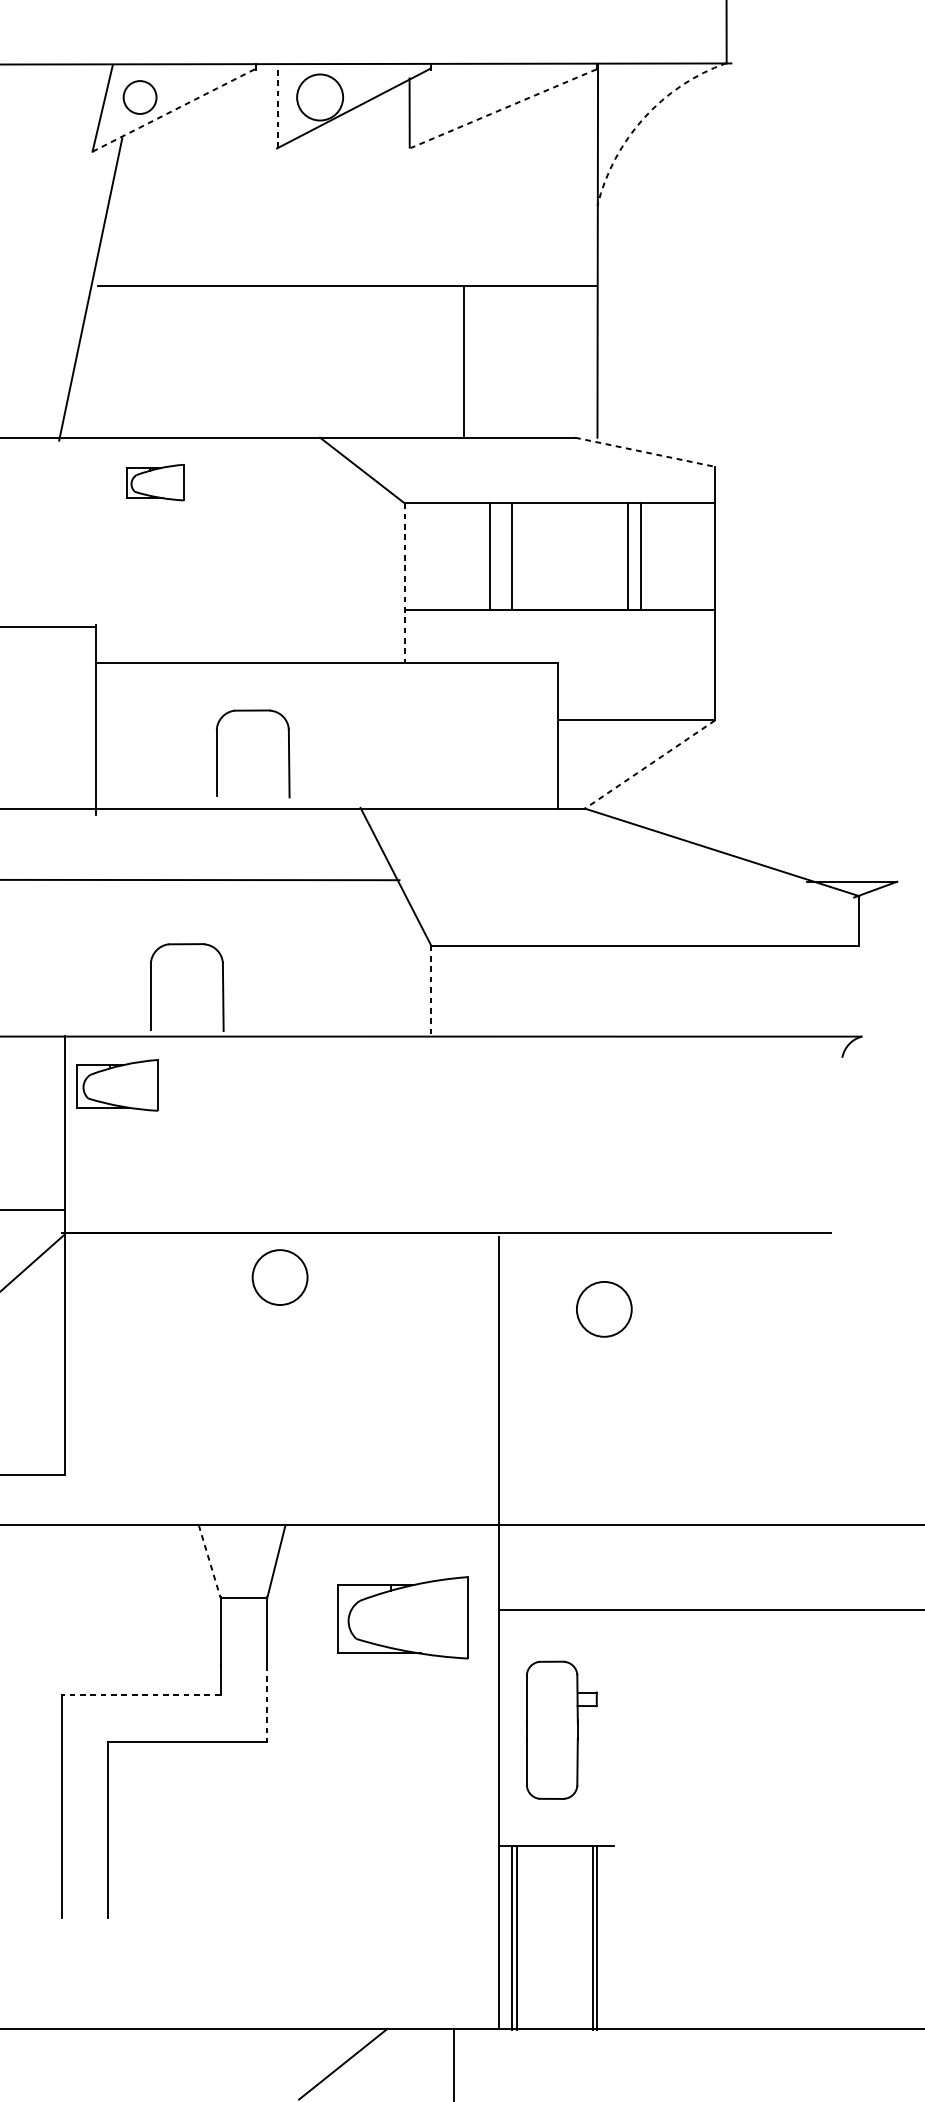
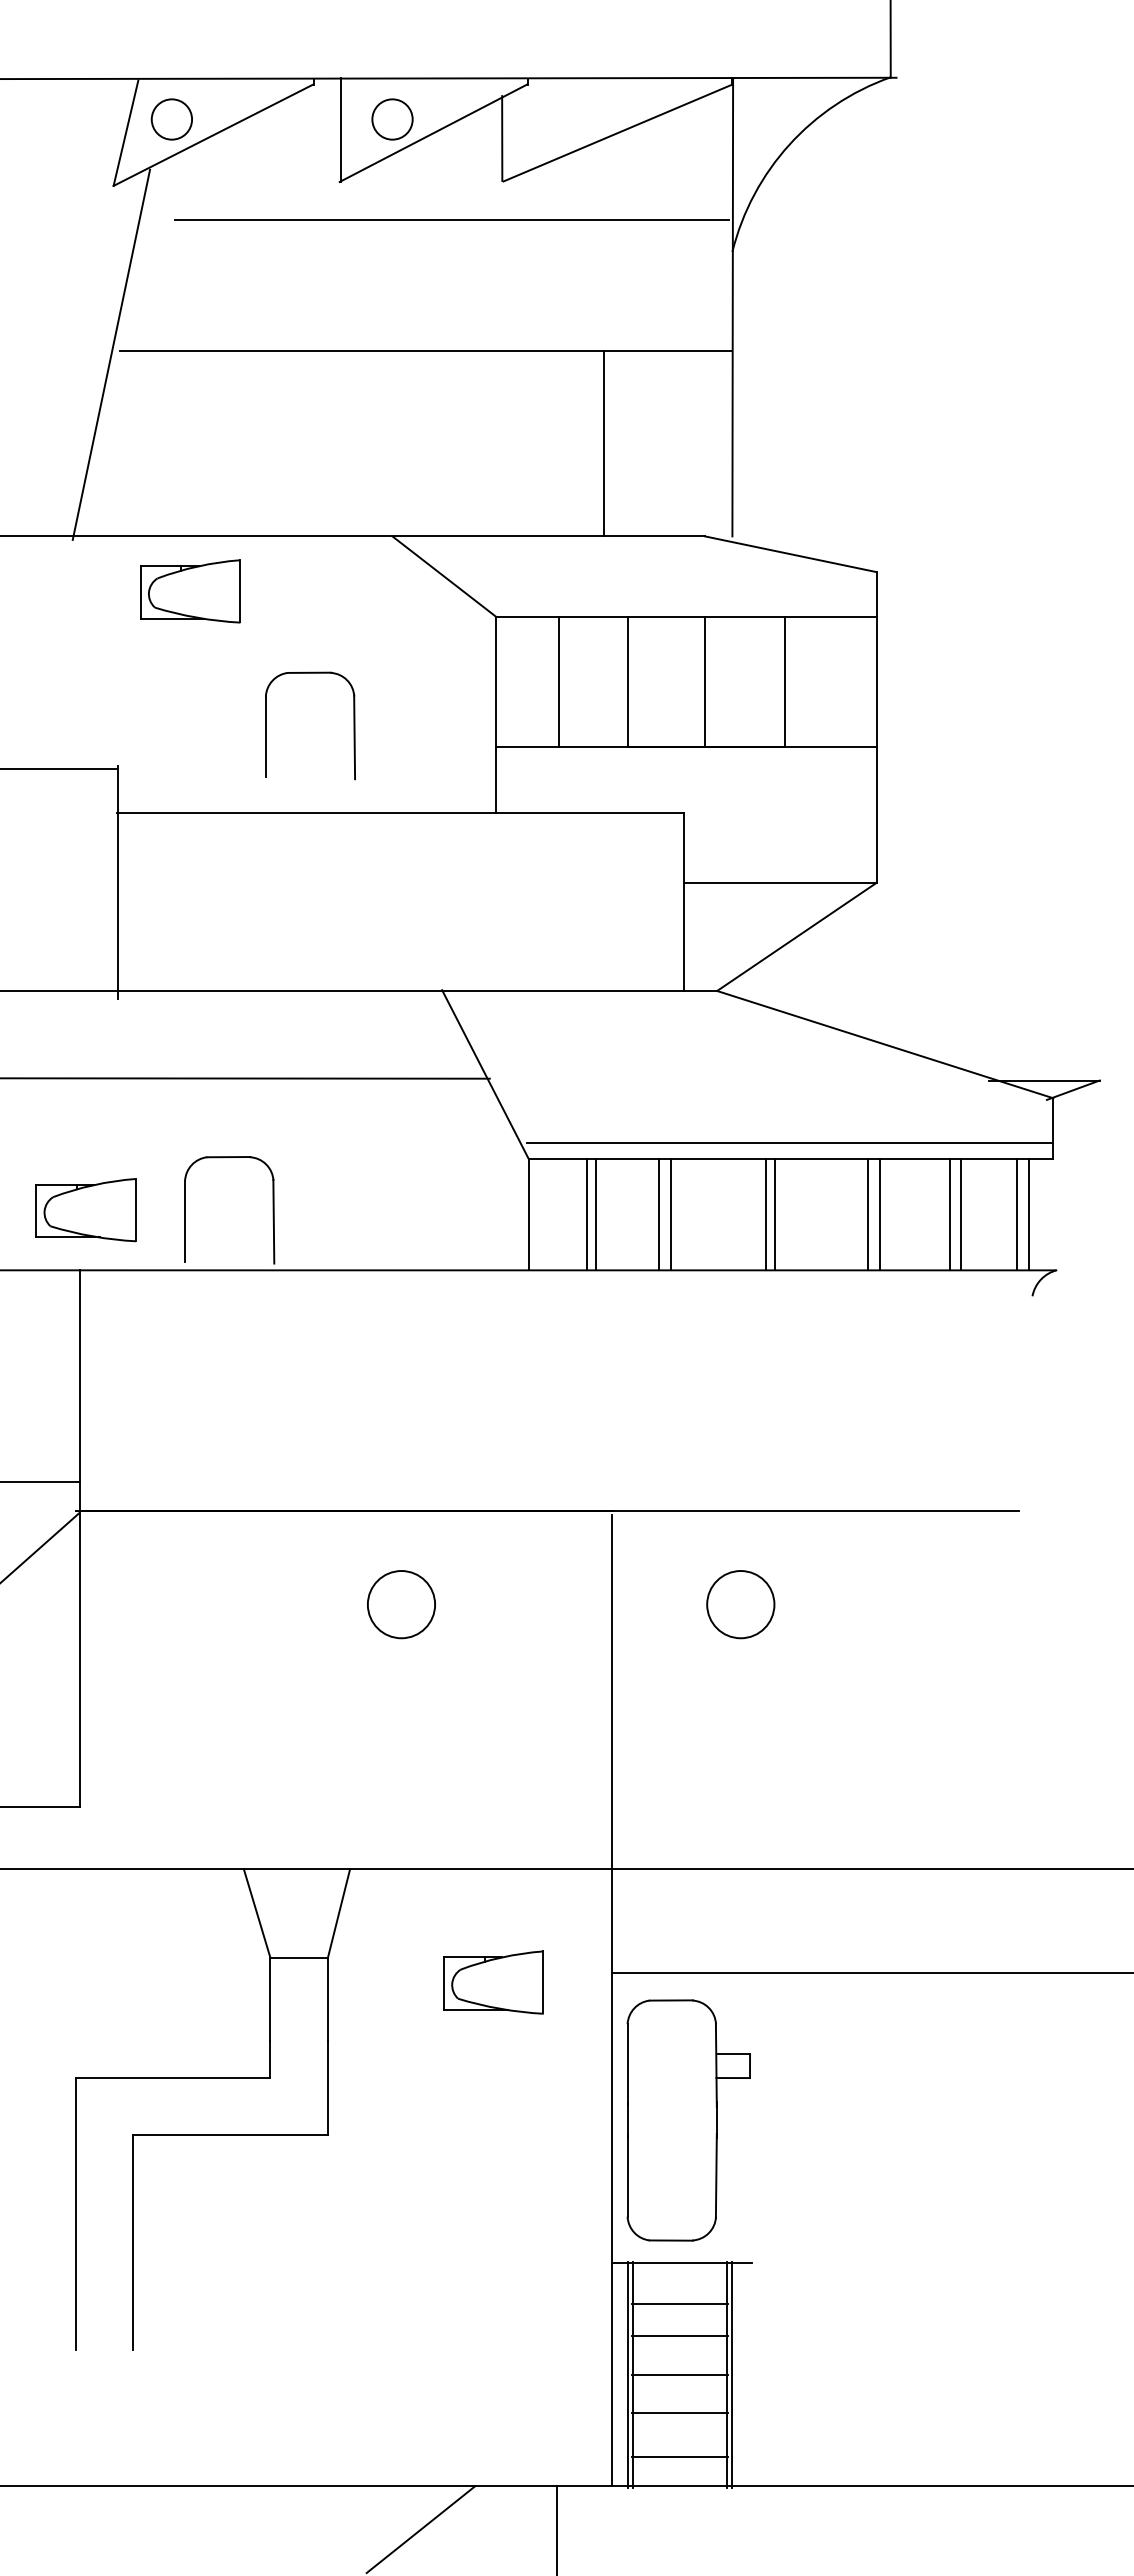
circle: (320, 97) -> (392, 119), size x0.71
line: (278, 105) -> (341, 129), dashed -> solid
line: (503, 108) -> (617, 133), dashed -> solid
line: (174, 110) -> (213, 135), dashed -> solid
arc: (644, 117) -> (789, 144), dashed -> solid
line: (368, 179) -> (451, 220), added
line: (463, 361) -> (603, 443), moved
line: (644, 452) -> (790, 554), dashed -> solid
part: (155, 482) -> (190, 591), size x1.43
line: (489, 556) -> (558, 681), moved
line: (628, 556) -> (705, 681), moved
line: (404, 583) -> (496, 715), dashed -> solid
part: (288, 753) -> (353, 725), moved
line: (649, 764) -> (796, 937), dashed -> solid
line: (644, 932) -> (789, 1142), added
line: (431, 991) -> (528, 1214), dashed -> solid
line: (478, 991) -> (586, 1214), added
line: (485, 991) -> (595, 1214), added
line: (537, 991) -> (659, 1214), added
line: (547, 991) -> (671, 1214), added
line: (624, 991) -> (765, 1214), added
line: (631, 991) -> (774, 1214), added
line: (707, 991) -> (867, 1214), added
line: (717, 991) -> (879, 1214), added
line: (774, 991) -> (949, 1214), added
line: (783, 991) -> (960, 1214), added
line: (829, 991) -> (1016, 1214), added
line: (839, 991) -> (1029, 1214), added
part: (116, 1085) -> (85, 1210), moved
circle: (280, 1277) -> (401, 1604), moved
line: (209, 1562) -> (257, 1914), dashed -> solid
part: (402, 1617) -> (493, 1982), size x0.62
line: (140, 1695) -> (172, 2077), dashed -> solid
line: (267, 1703) -> (327, 2087), dashed -> solid
part: (561, 1730) -> (688, 2120), size x1.43
line: (554, 1879) -> (679, 2303), added
line: (554, 1906) -> (679, 2336), added
line: (554, 1937) -> (679, 2374), added
line: (554, 1969) -> (679, 2413), added
line: (554, 2005) -> (679, 2457), added

